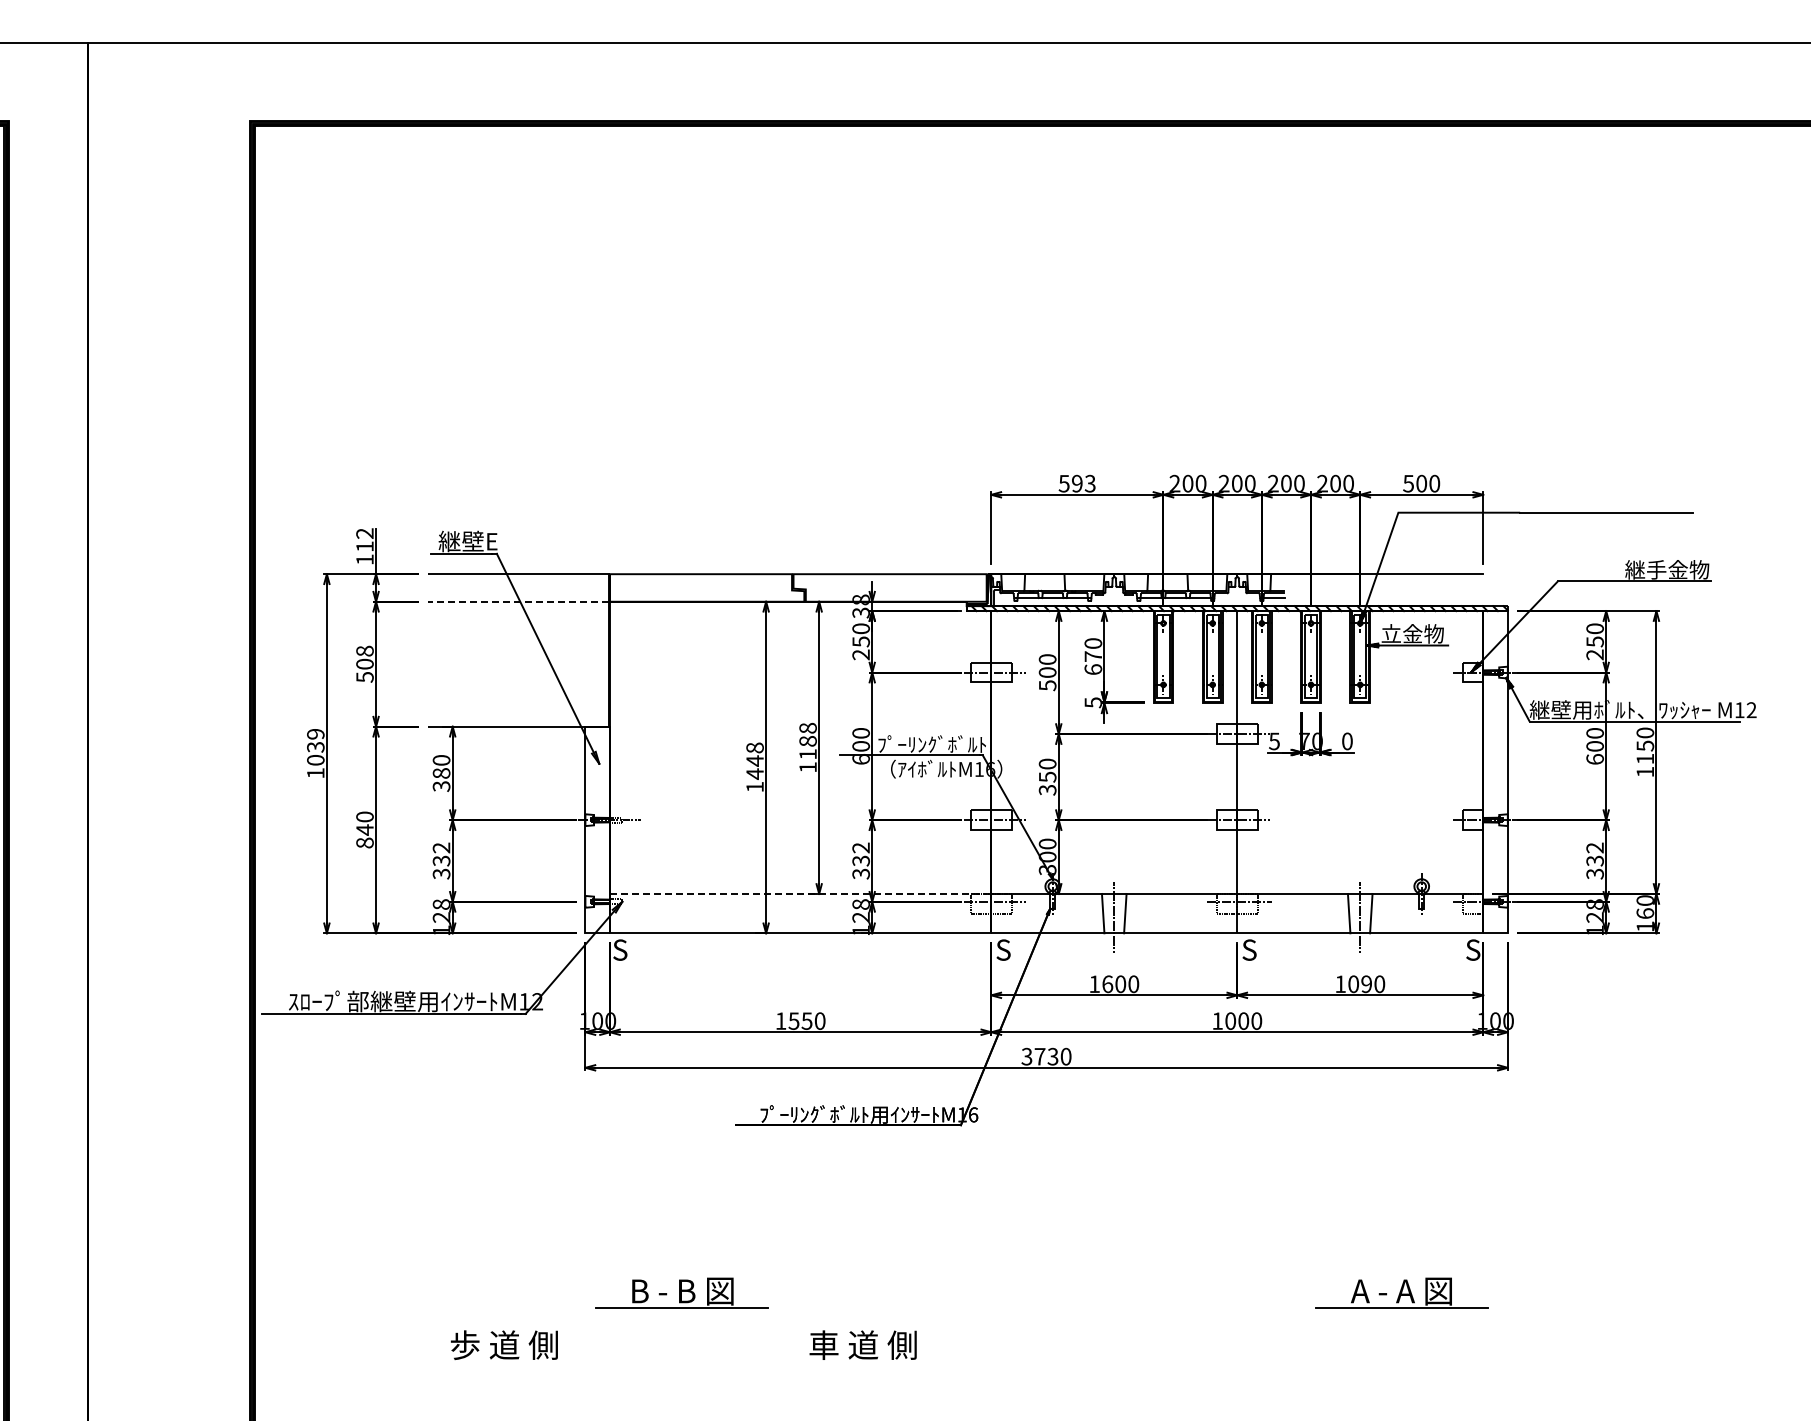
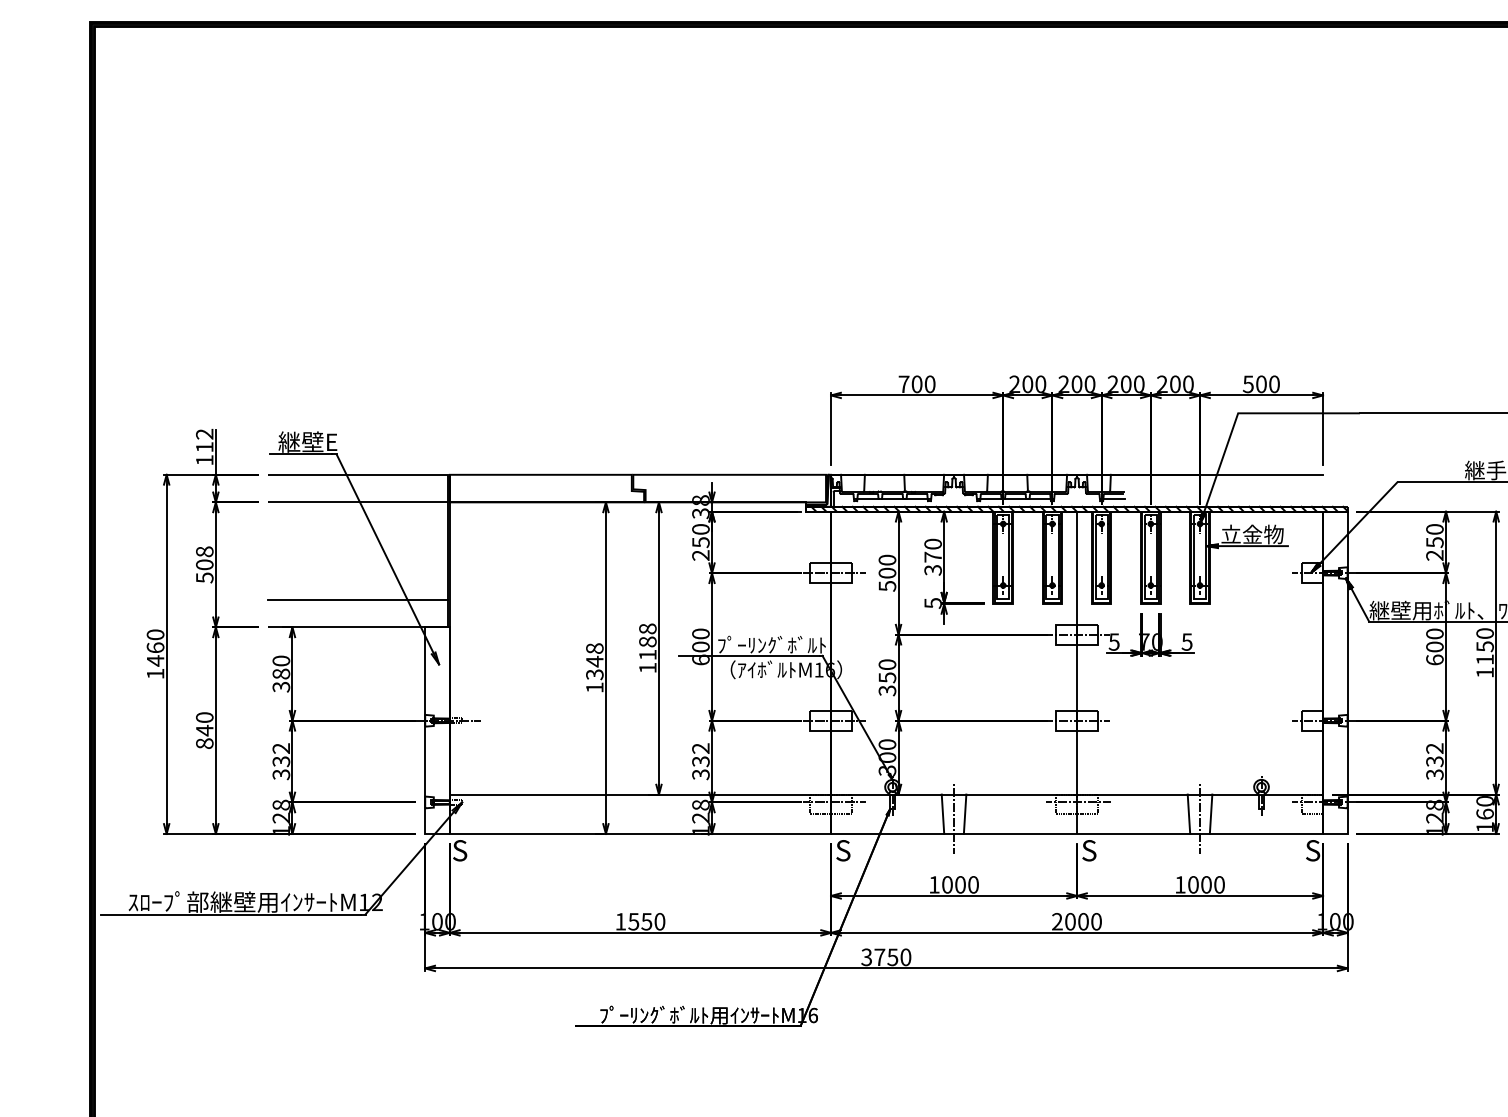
text: (1076, 483) -> (916, 384), 593 -> 700
line: (517, 601) -> (357, 502), dashed -> solid
text: (1093, 669) -> (933, 570), 670 -> 370
line: (517, 699) -> (357, 600), added
text: (1346, 741) -> (1186, 642), 0 -> 5
text: (315, 747) -> (155, 648), 1039 -> 1460
text: (754, 773) -> (594, 674), 1448 -> 1348
line: (800, 893) -> (640, 794), dashed -> solid
text: (1107, 983) -> (947, 884), 1600 -> 1000
text: (1366, 984) -> (1206, 885), 1090 -> 1000
text: (1217, 1020) -> (1057, 921), 1000 -> 2000
text: (1053, 1055) -> (893, 956), 3730 -> 3750

